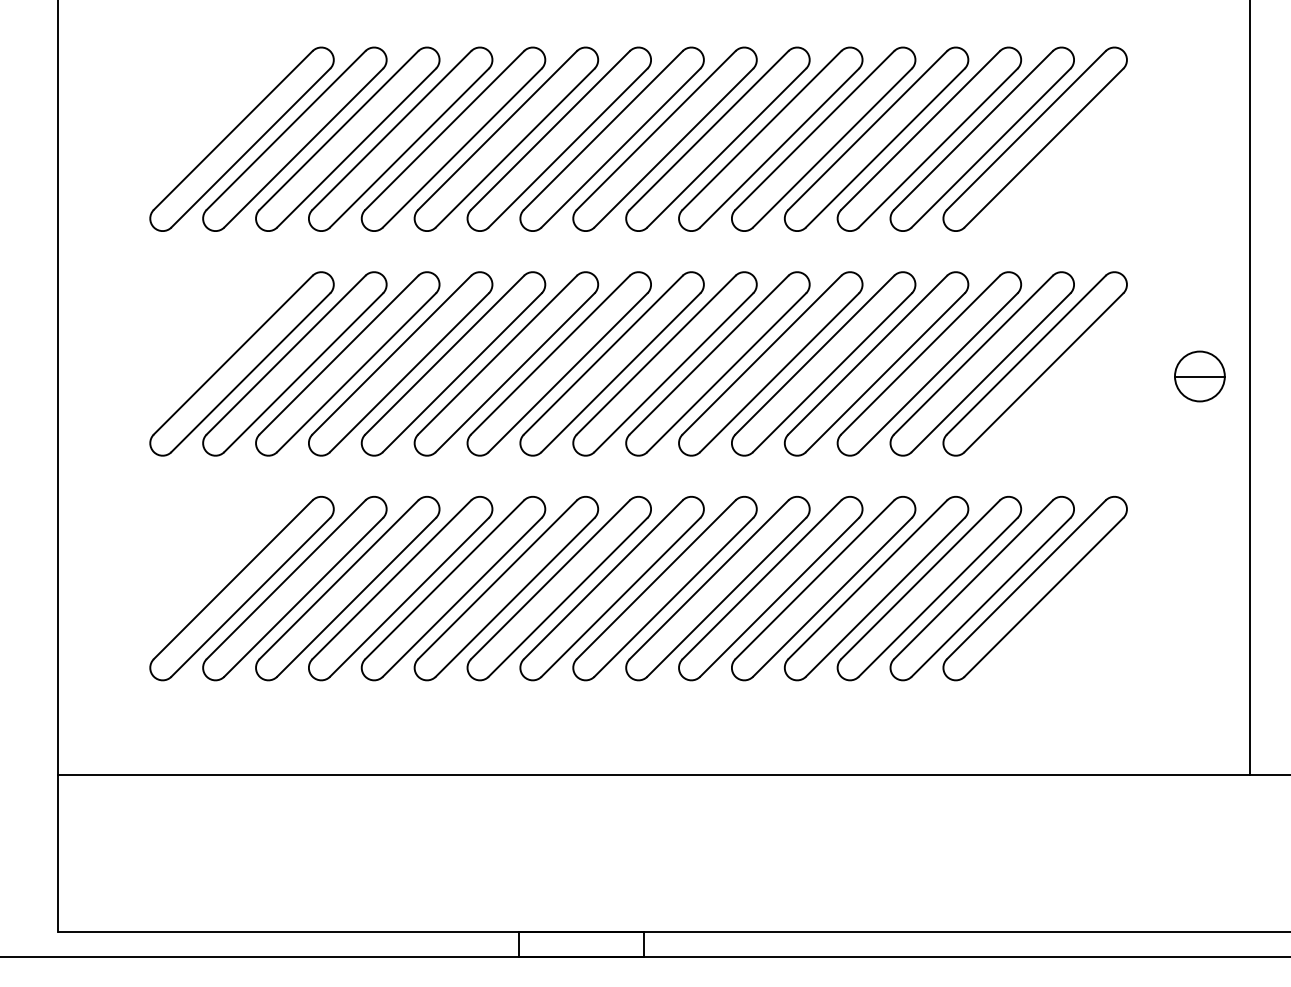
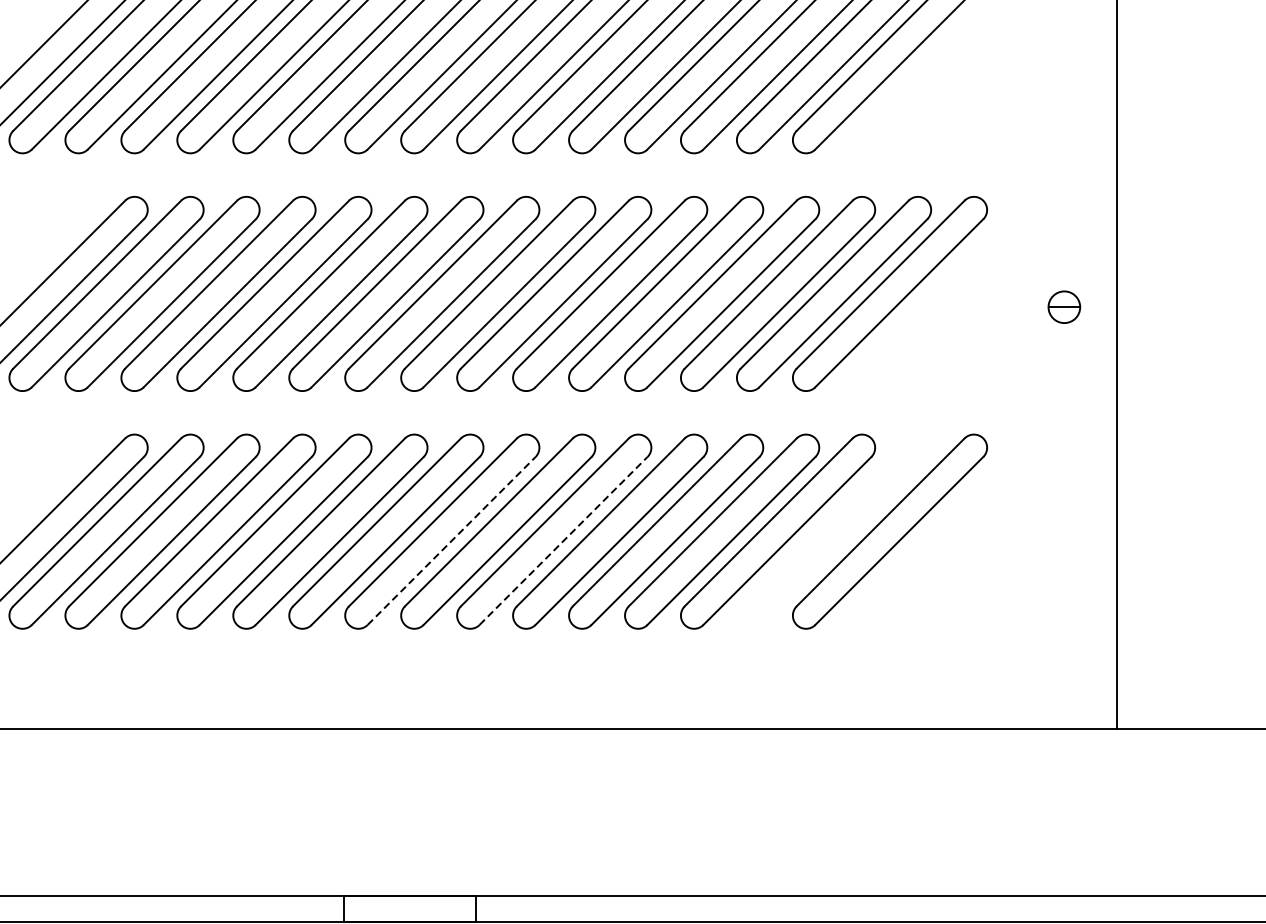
part: (1199, 376) -> (1063, 307), size x0.6
part: (981, 588) -> (833, 531), removed
line: (621, 597) -> (452, 541), solid -> dashed
line: (727, 597) -> (564, 541), solid -> dashed

